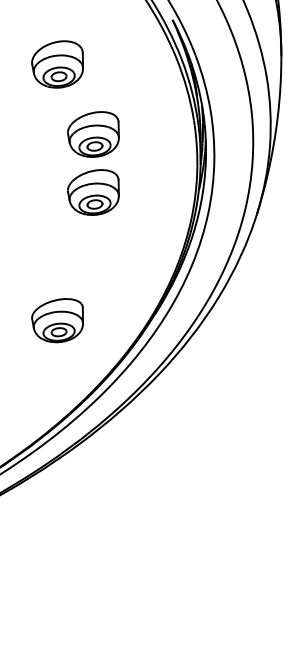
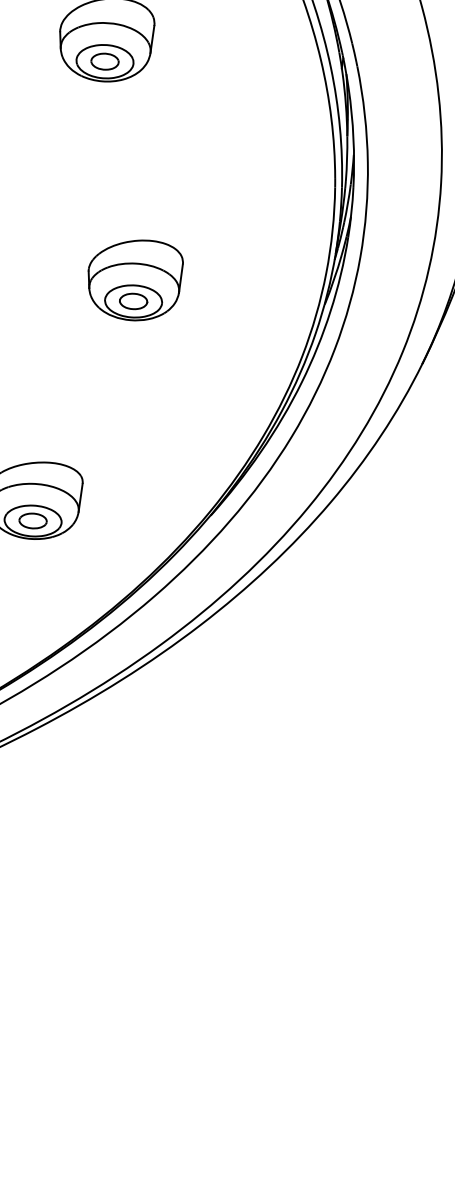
part: (93, 134) -> (150, 175), removed

